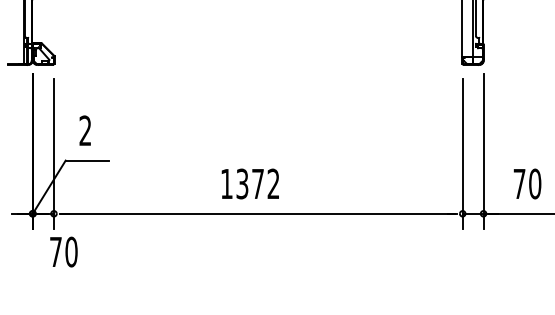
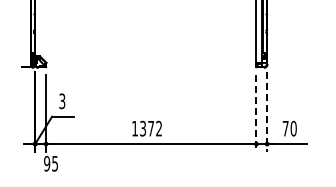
text: (85, 131) -> (62, 101), 2 -> 3
line: (484, 150) -> (267, 111), solid -> dashed
line: (462, 154) -> (256, 113), solid -> dashed
text: (64, 251) -> (51, 163), 70 -> 95

